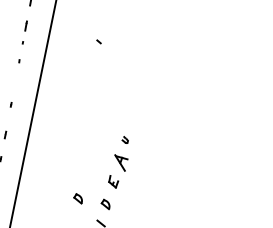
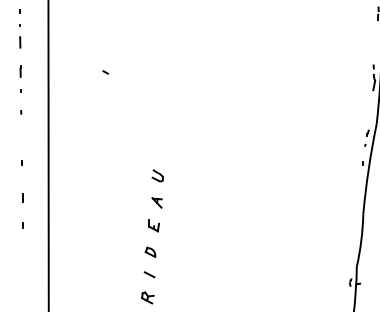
part: (125, 139) -> (157, 175), size x1.67
part: (119, 162) -> (156, 202), size x0.62
part: (78, 198) -> (118, 251), removed

